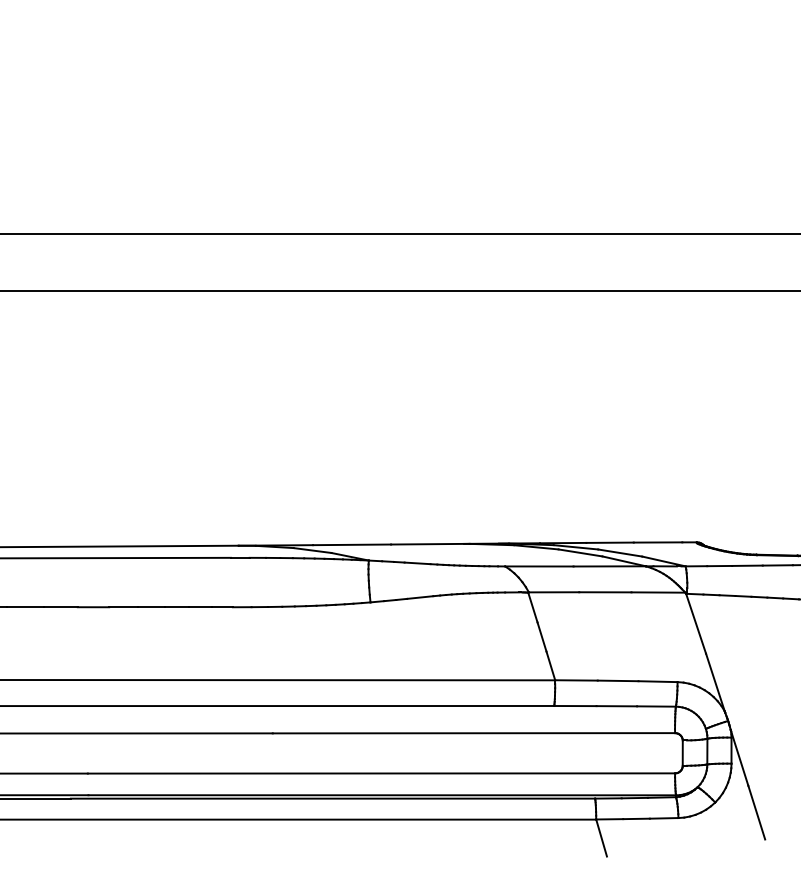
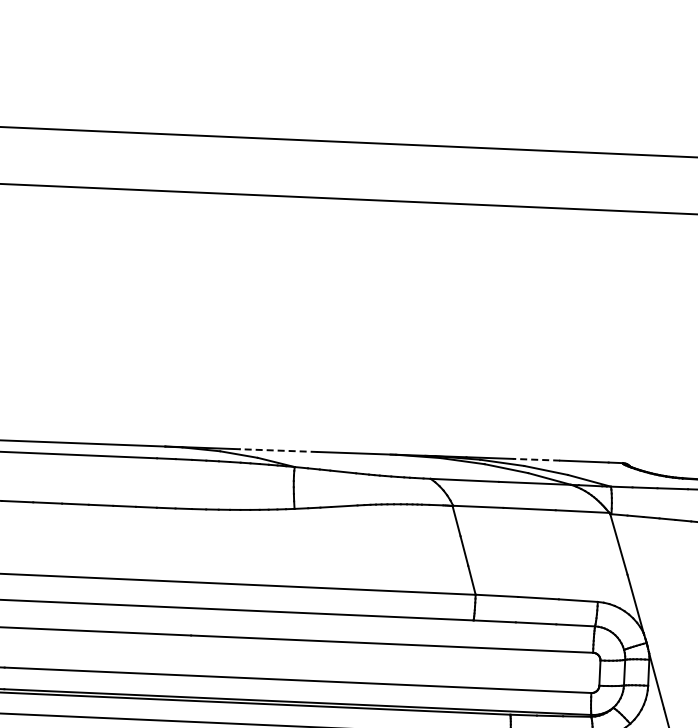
line: (610, 542) -> (536, 459), solid -> dashed
line: (351, 544) -> (278, 450), solid -> dashed

